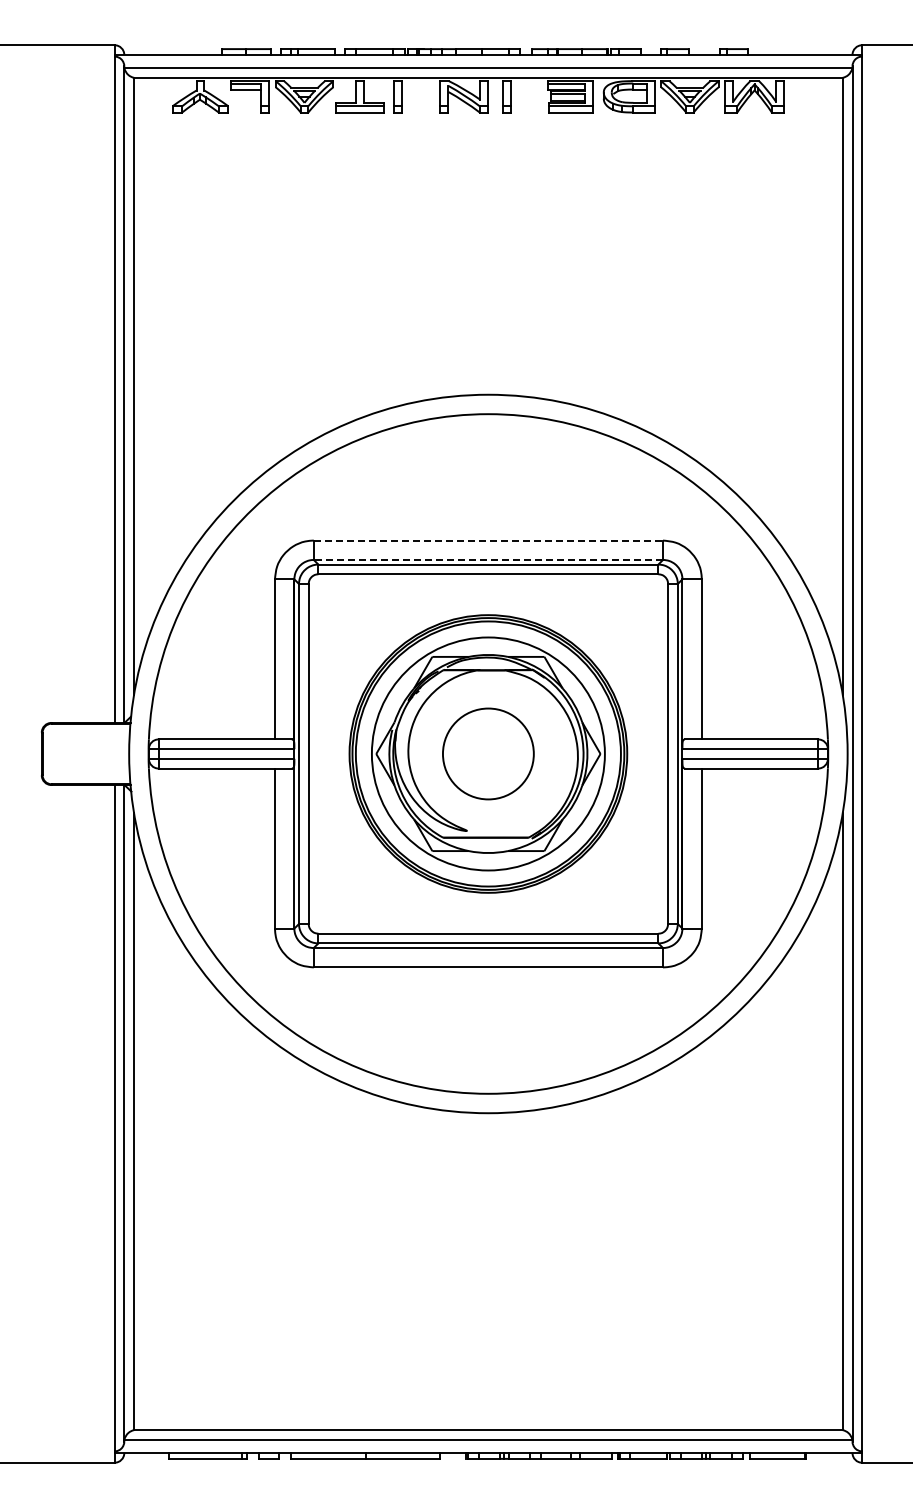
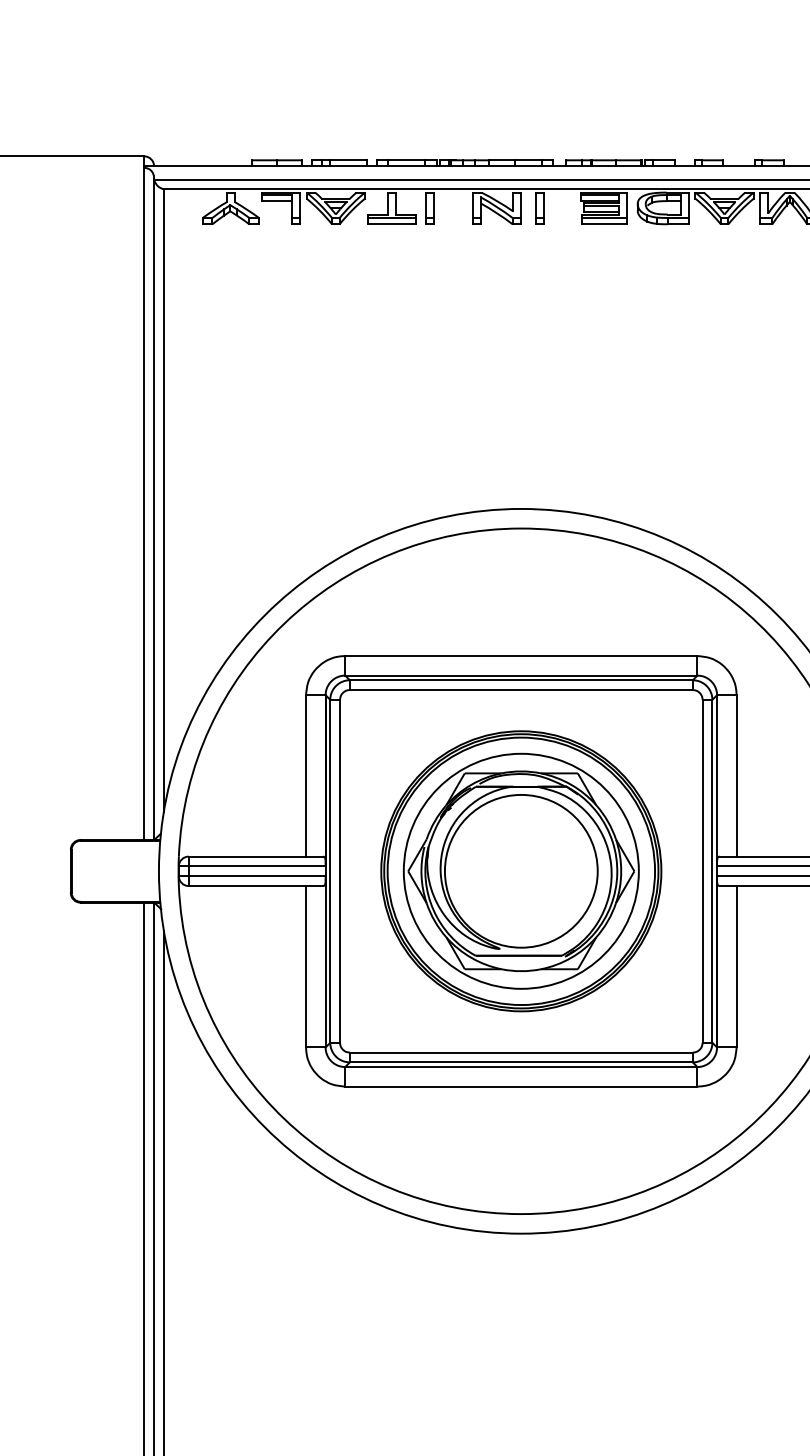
line: (488, 540) -> (521, 655), dashed -> solid
line: (488, 559) -> (521, 675), dashed -> solid
circle: (488, 753) -> (521, 870), size x1.67

